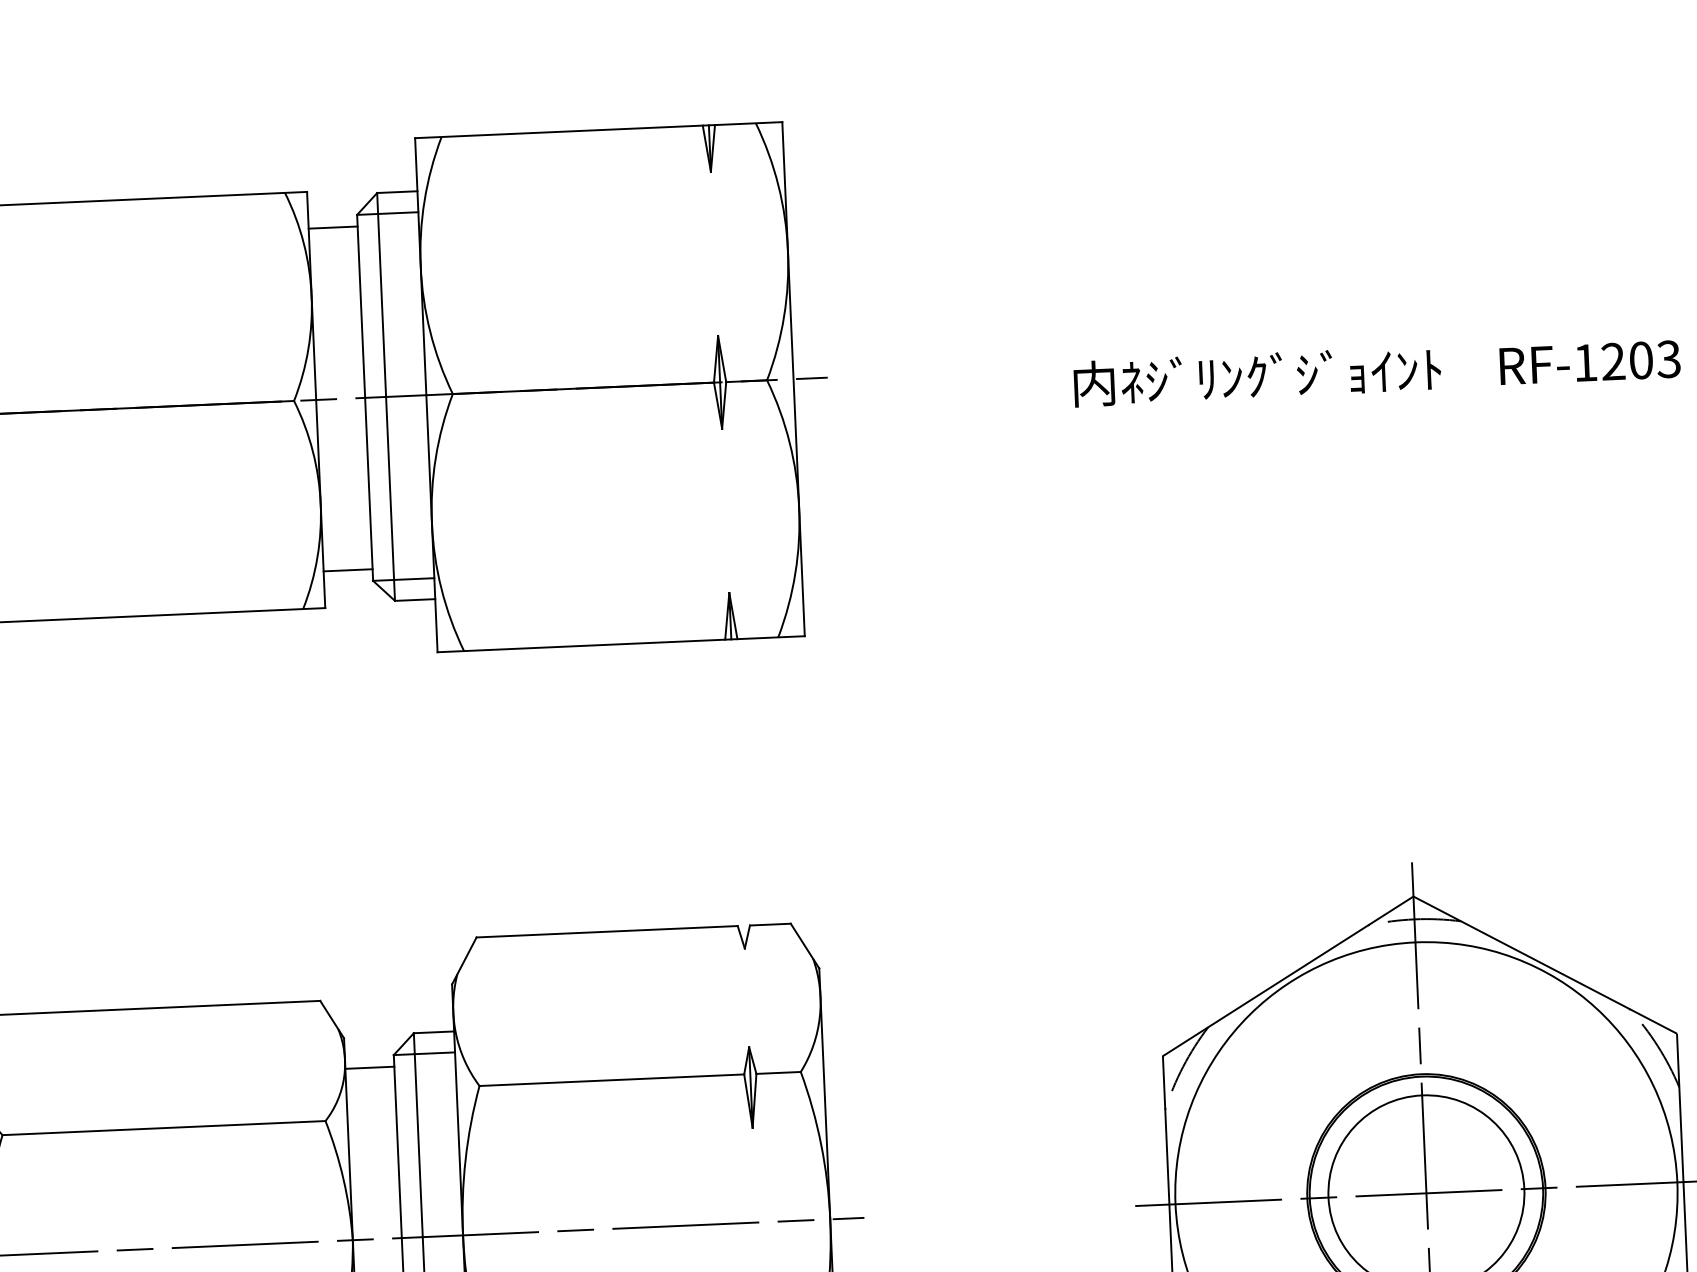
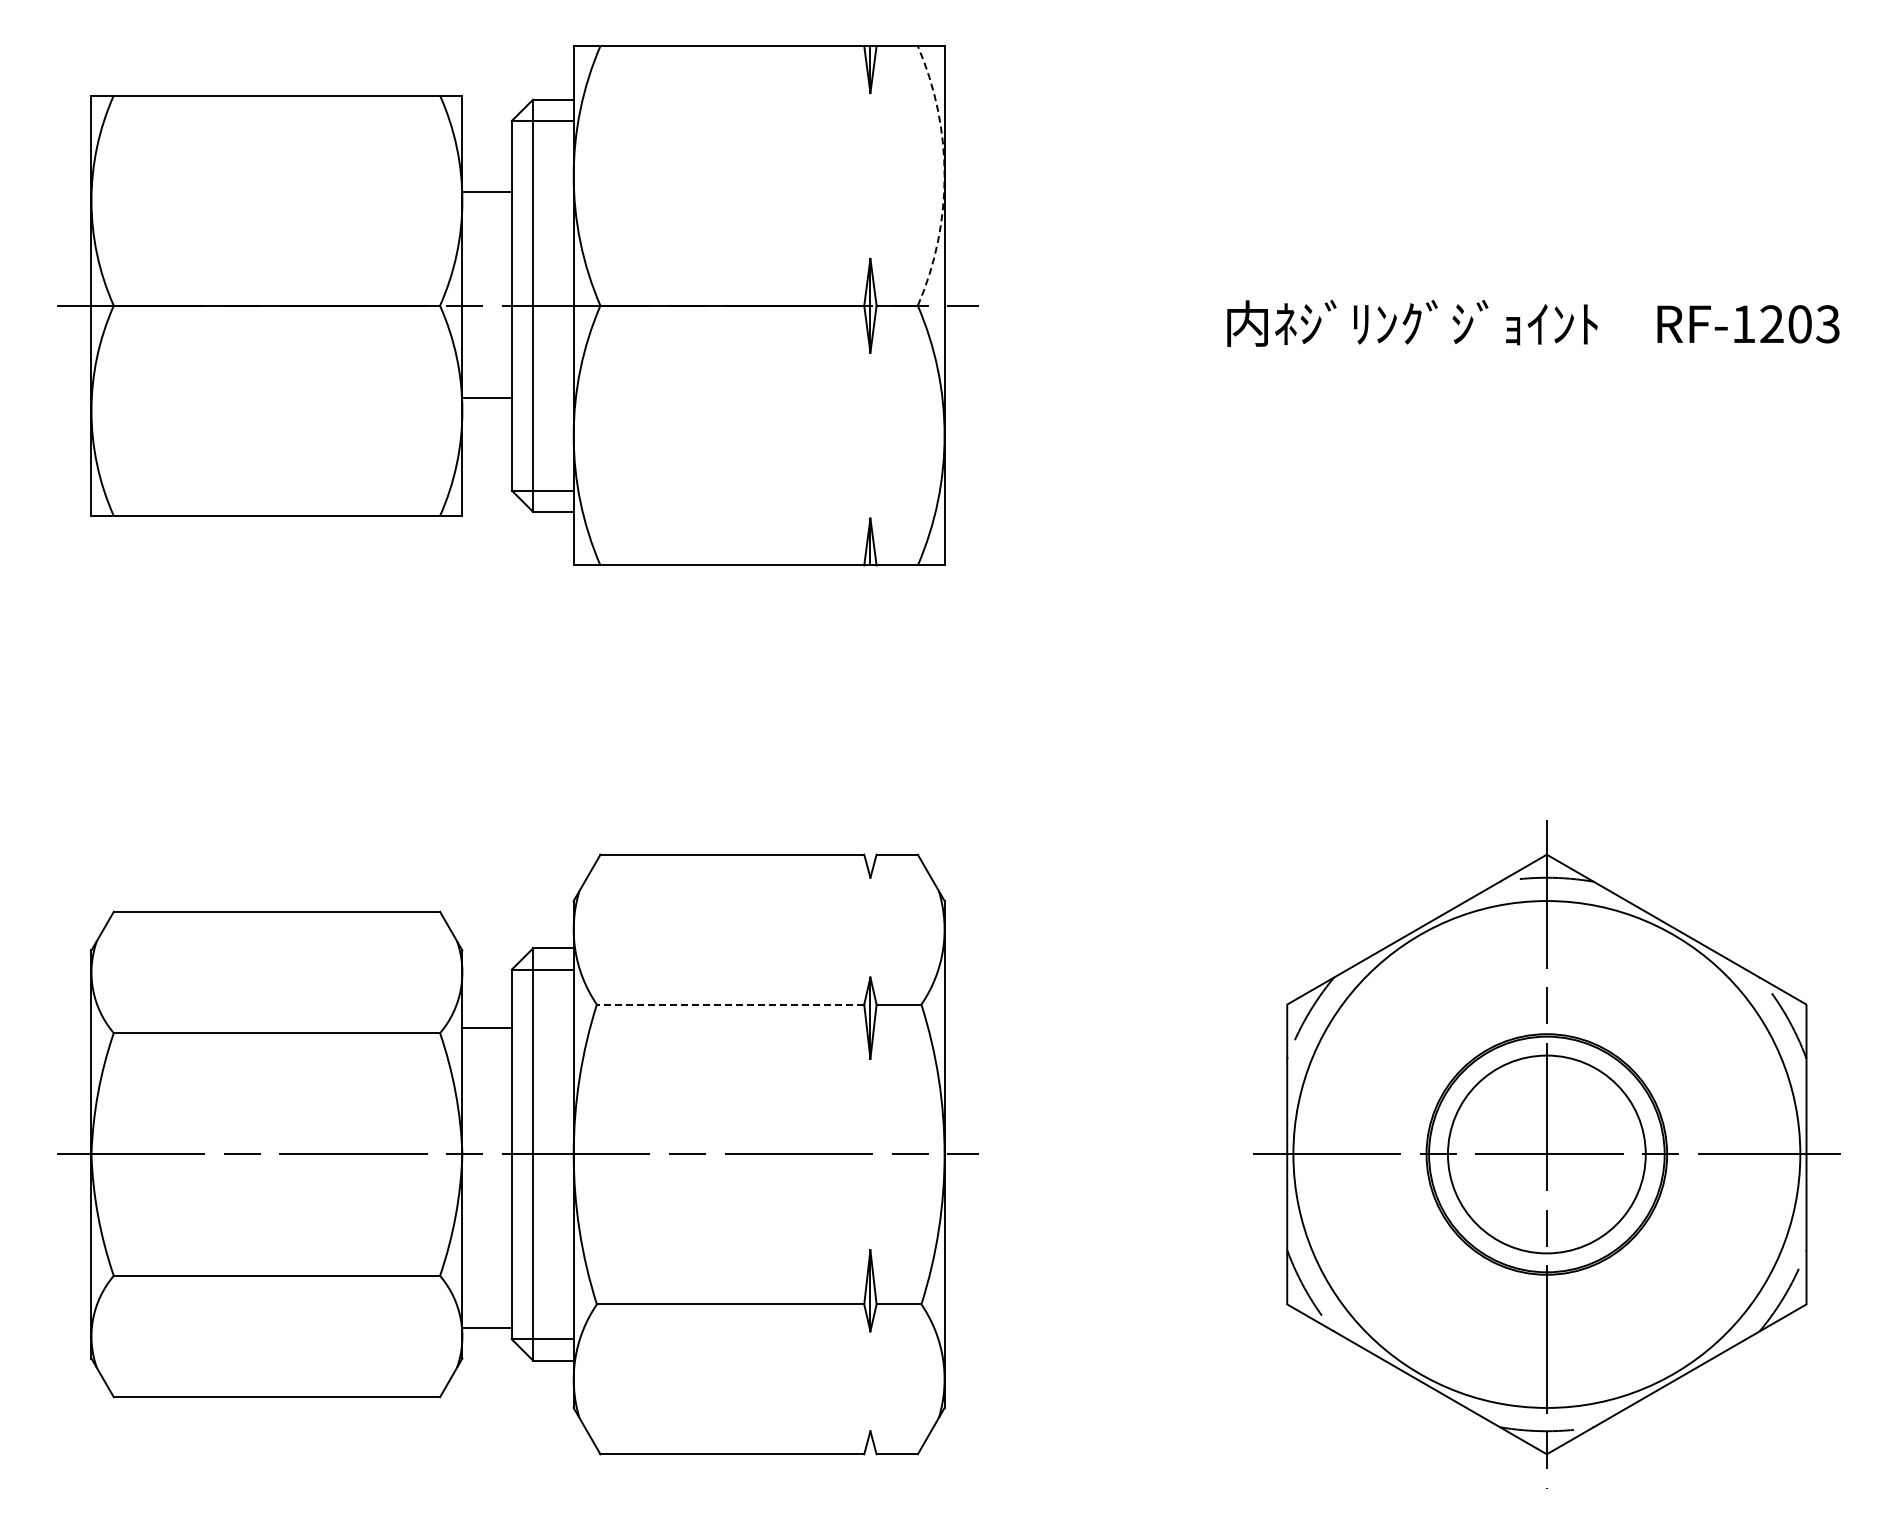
line: (332, 227) -> (486, 191), moved
arc: (787, 250) -> (944, 175), solid -> dashed
line: (347, 569) -> (486, 397), moved
line: (369, 1067) -> (486, 1028), moved
line: (611, 1080) -> (730, 1004), solid -> dashed

